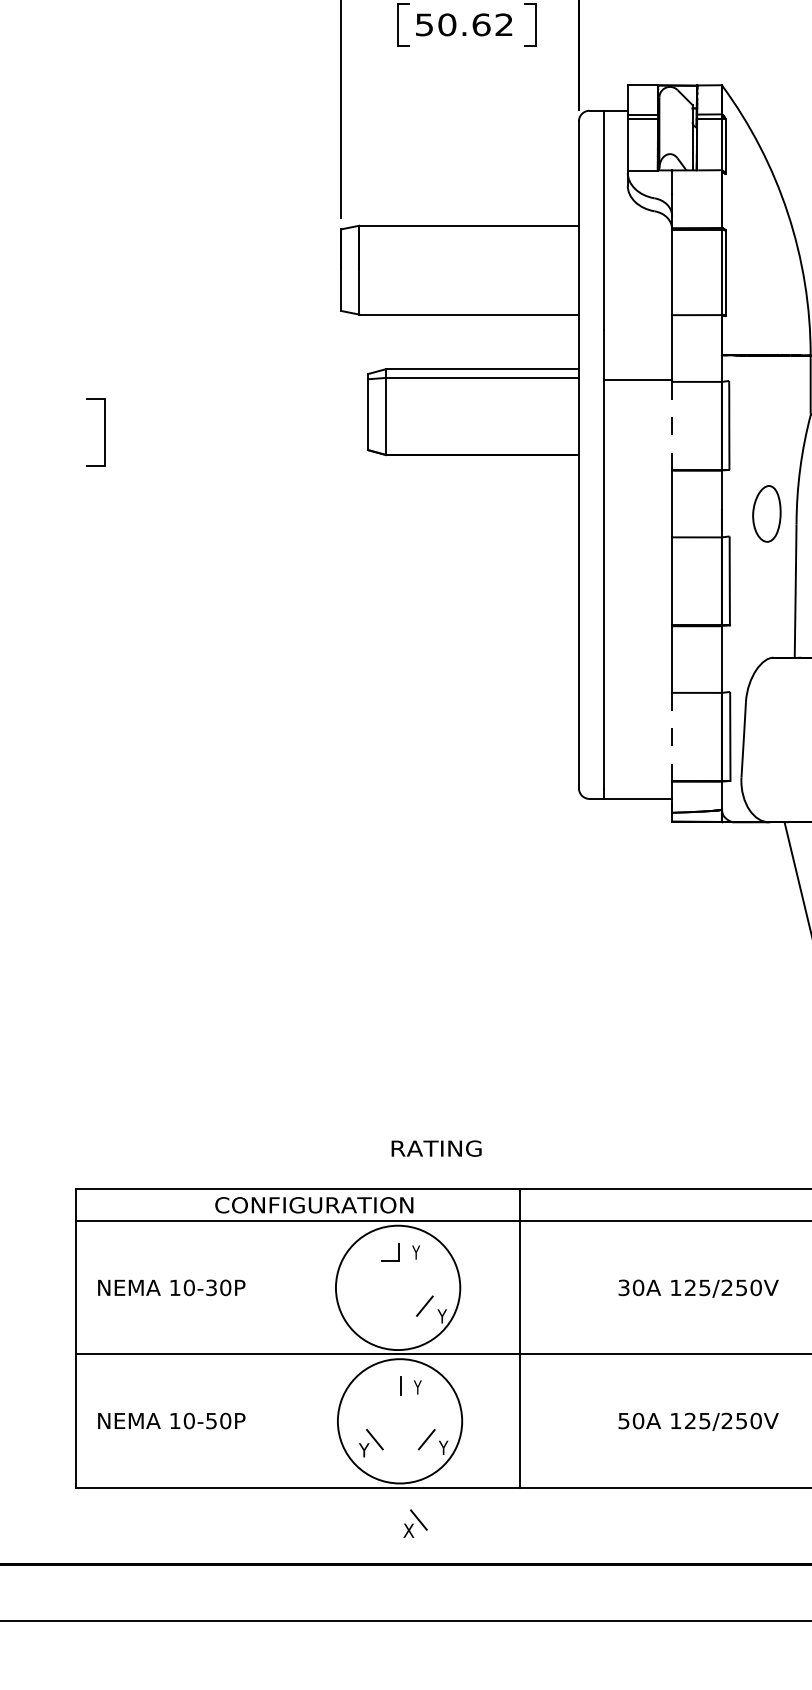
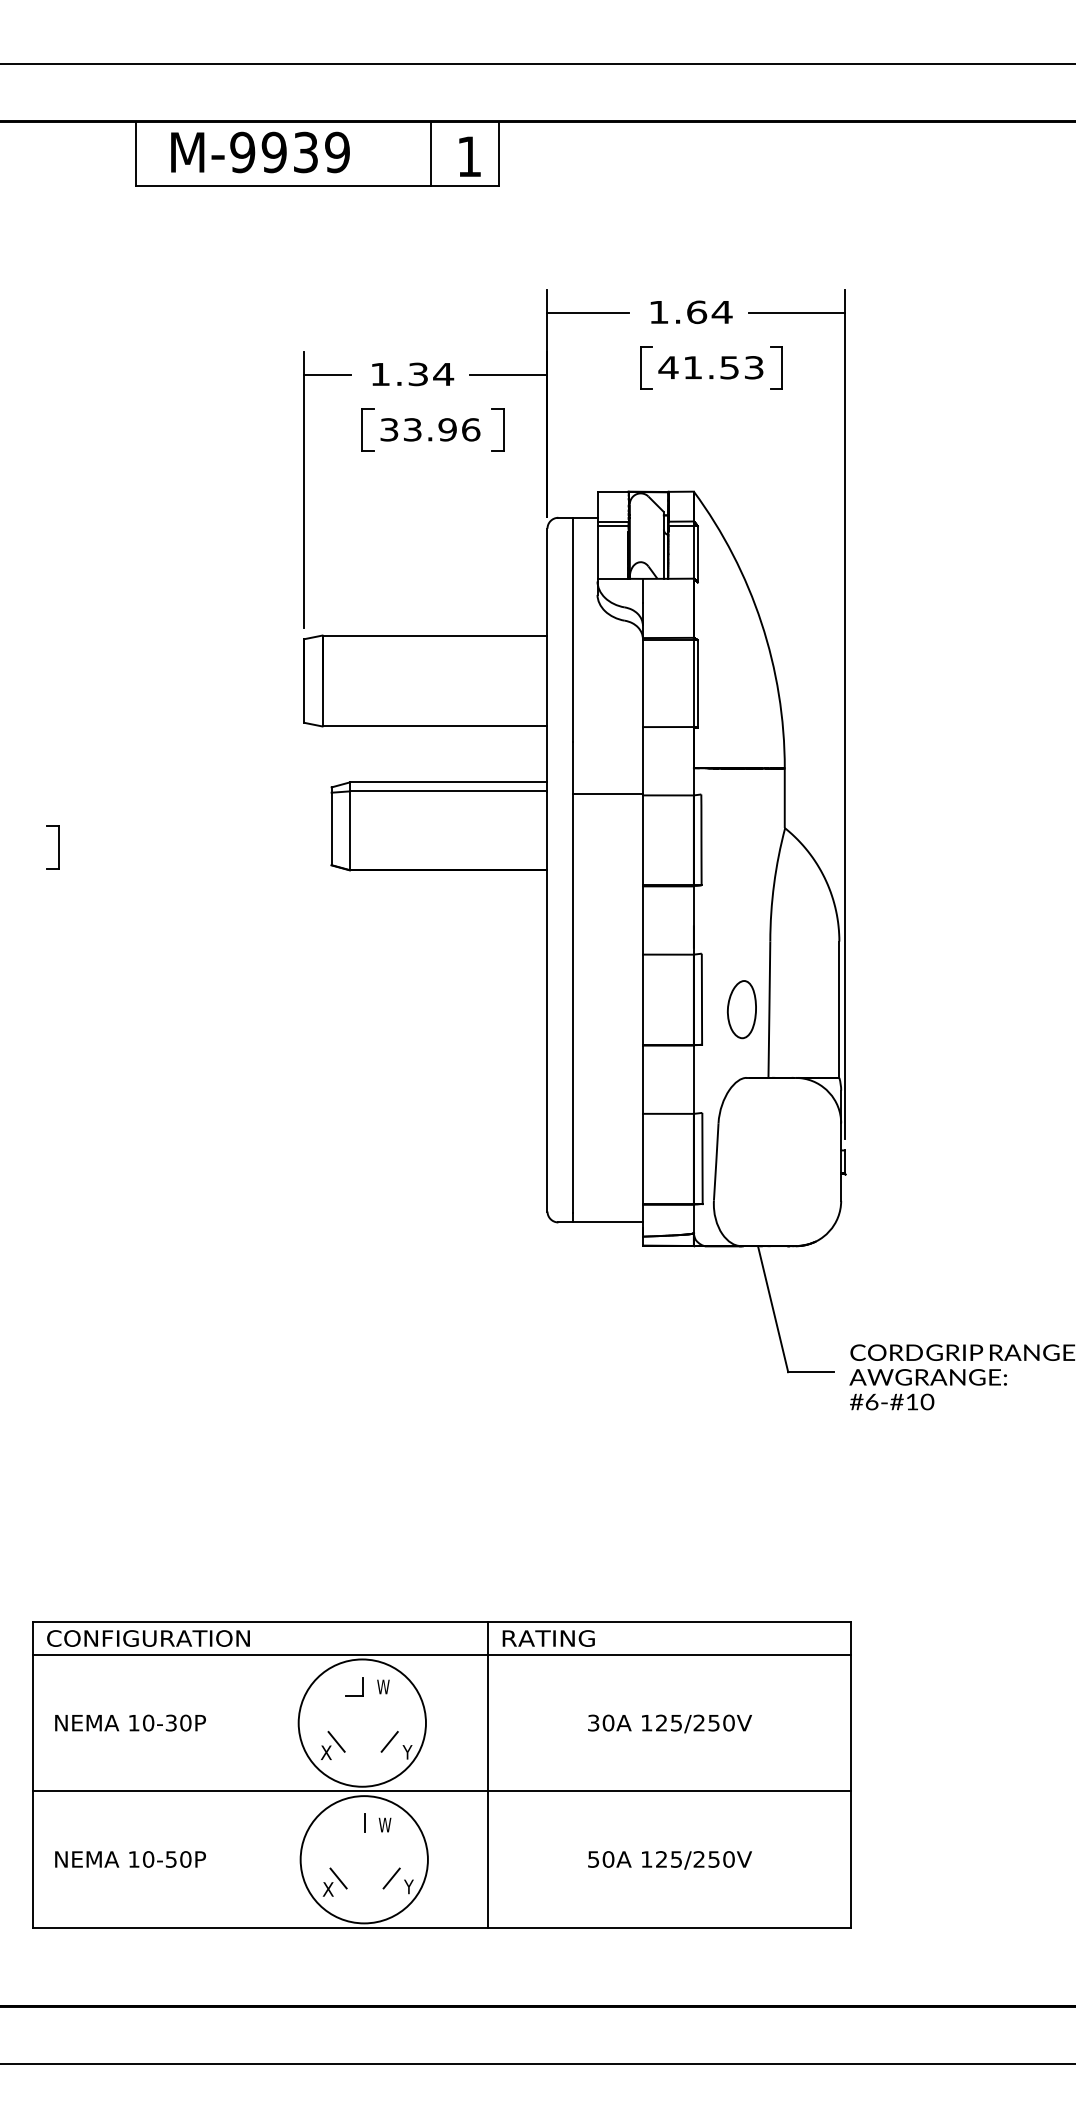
text: (464, 24) -> (430, 429), 50.62 -> 33.96
line: (671, 425) -> (642, 840), dashed -> solid
part: (95, 432) -> (52, 847), size x0.62
part: (766, 513) -> (741, 1009), moved
line: (671, 737) -> (642, 1159), dashed -> solid
text: (436, 1148) -> (548, 1638), moved
text: (314, 1205) -> (148, 1638), moved
text: (418, 1252) -> (383, 1686), Y -> W
text: (419, 1386) -> (384, 1824), Y -> W
text: (364, 1450) -> (327, 1889), Y -> X
part: (415, 1523) -> (333, 1745), moved

